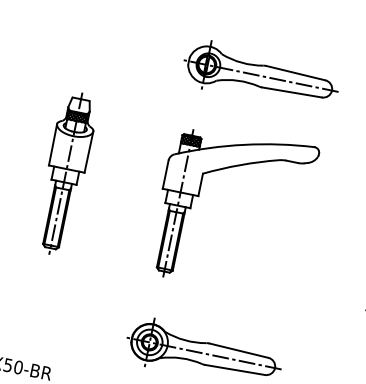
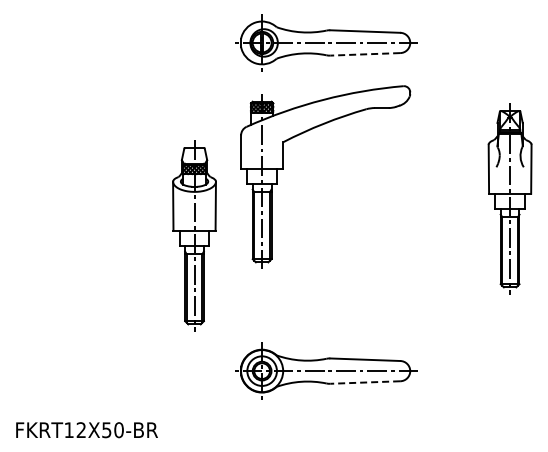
line: (292, 92) -> (365, 54), solid -> dashed
part: (65, 173) -> (194, 235), moved
part: (198, 196) -> (283, 169), moved
line: (235, 369) -> (365, 382), solid -> dashed

